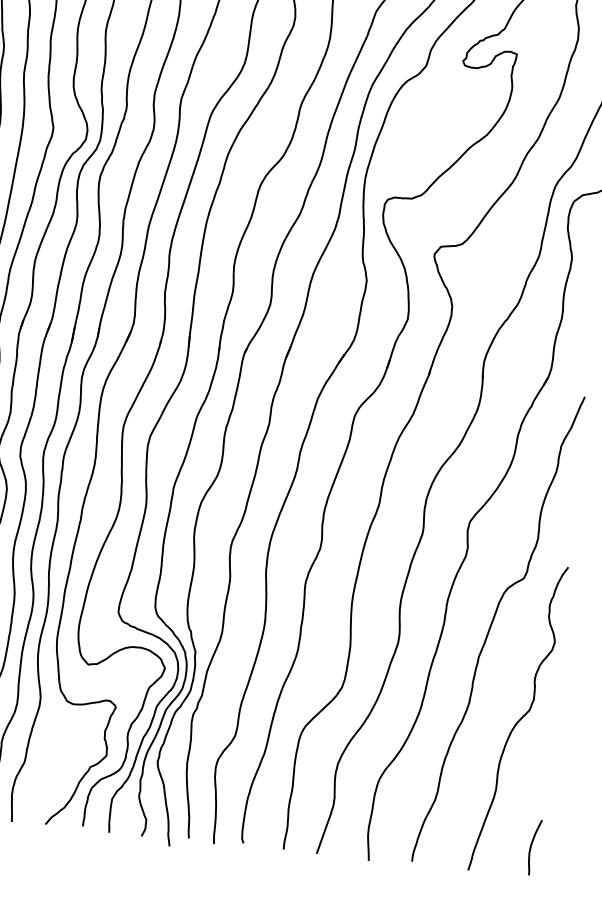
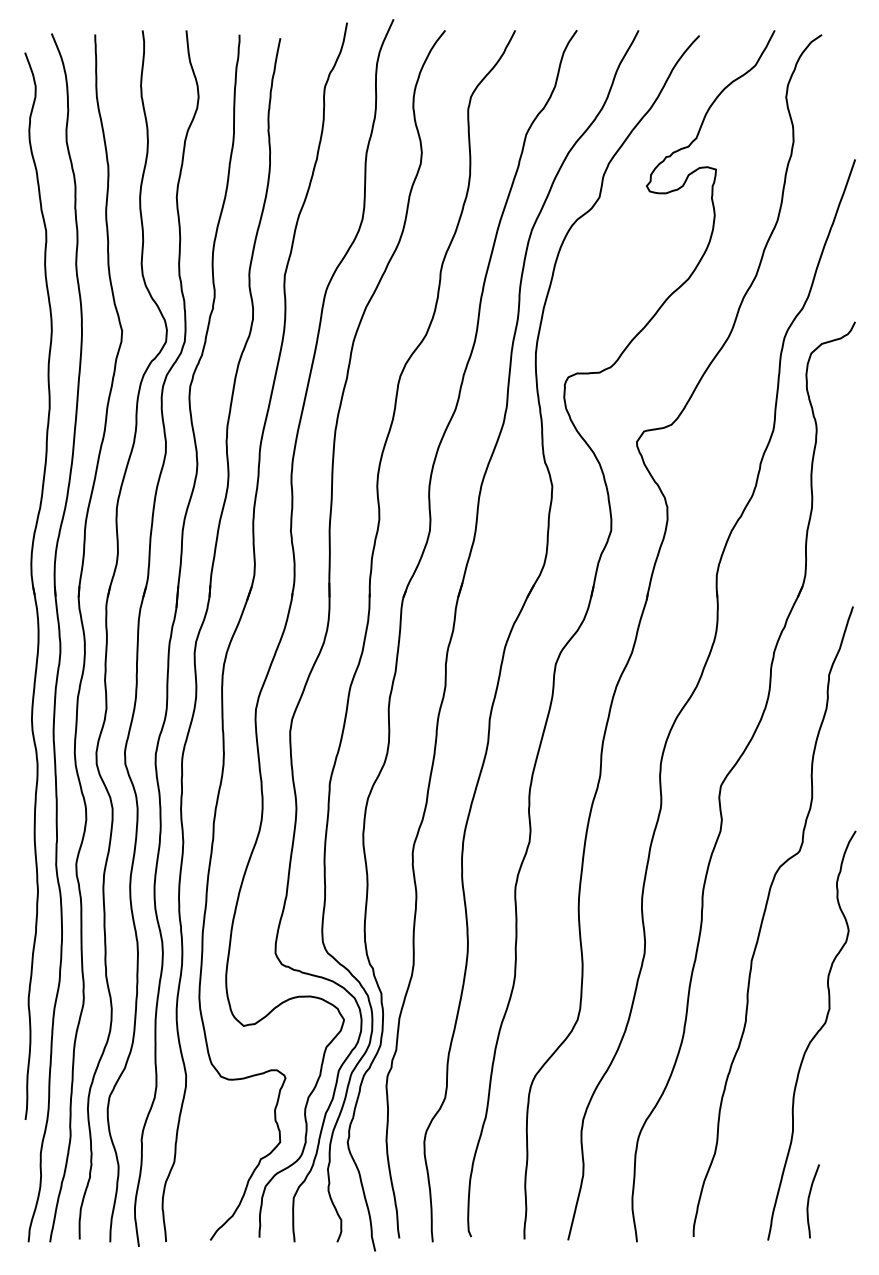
curve: (531, 847) -> (809, 1201), moved

